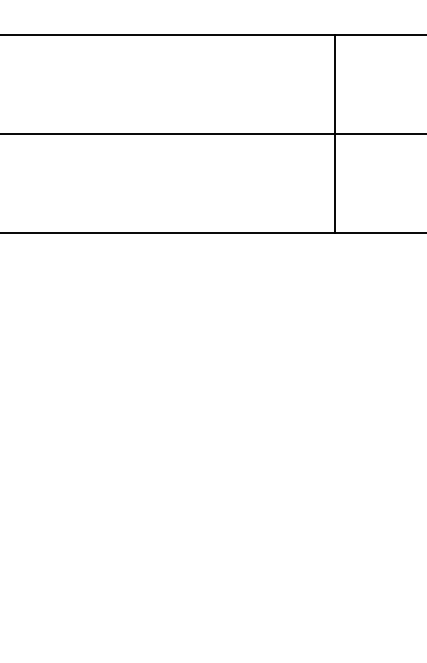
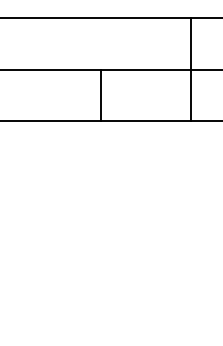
line: (336, 133) -> (191, 69), moved
line: (192, 183) -> (100, 95), added

